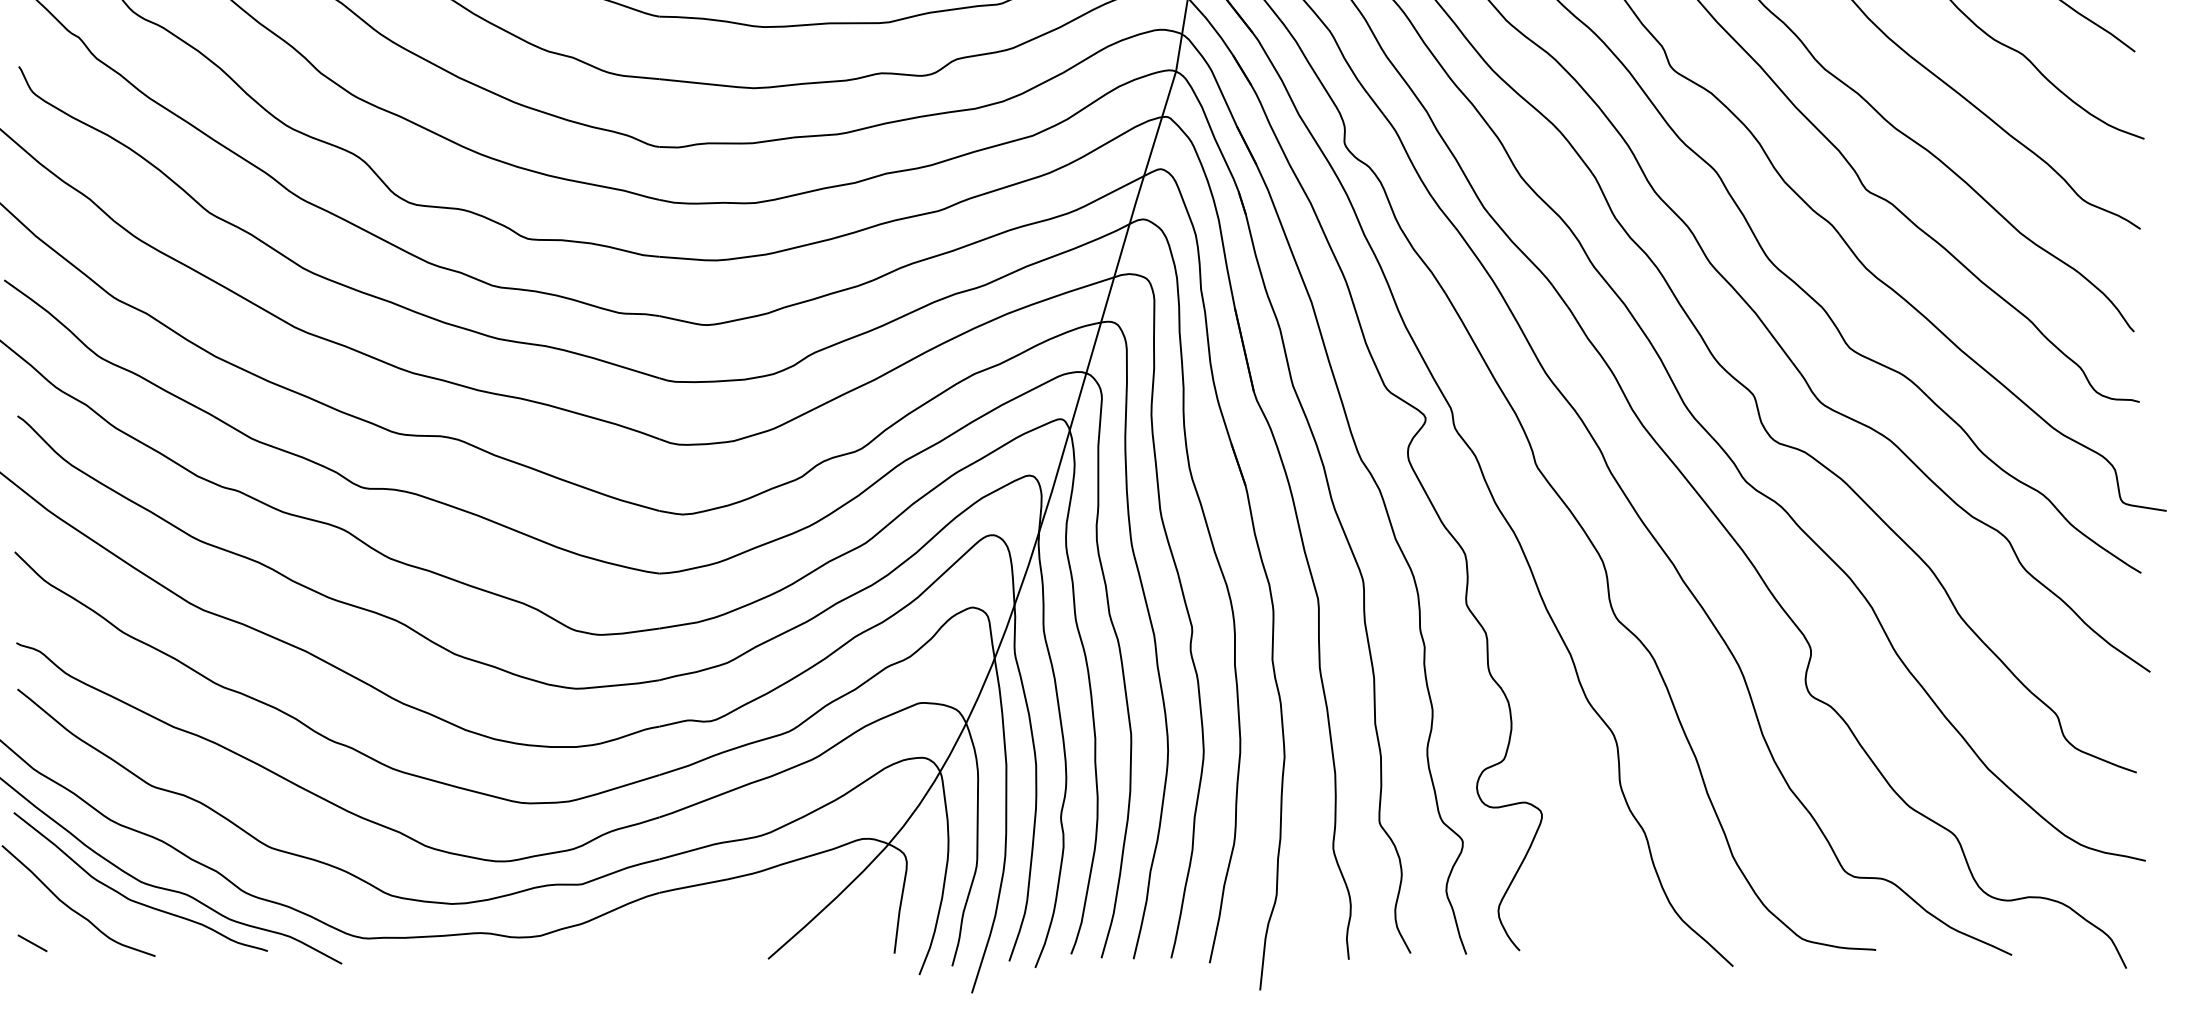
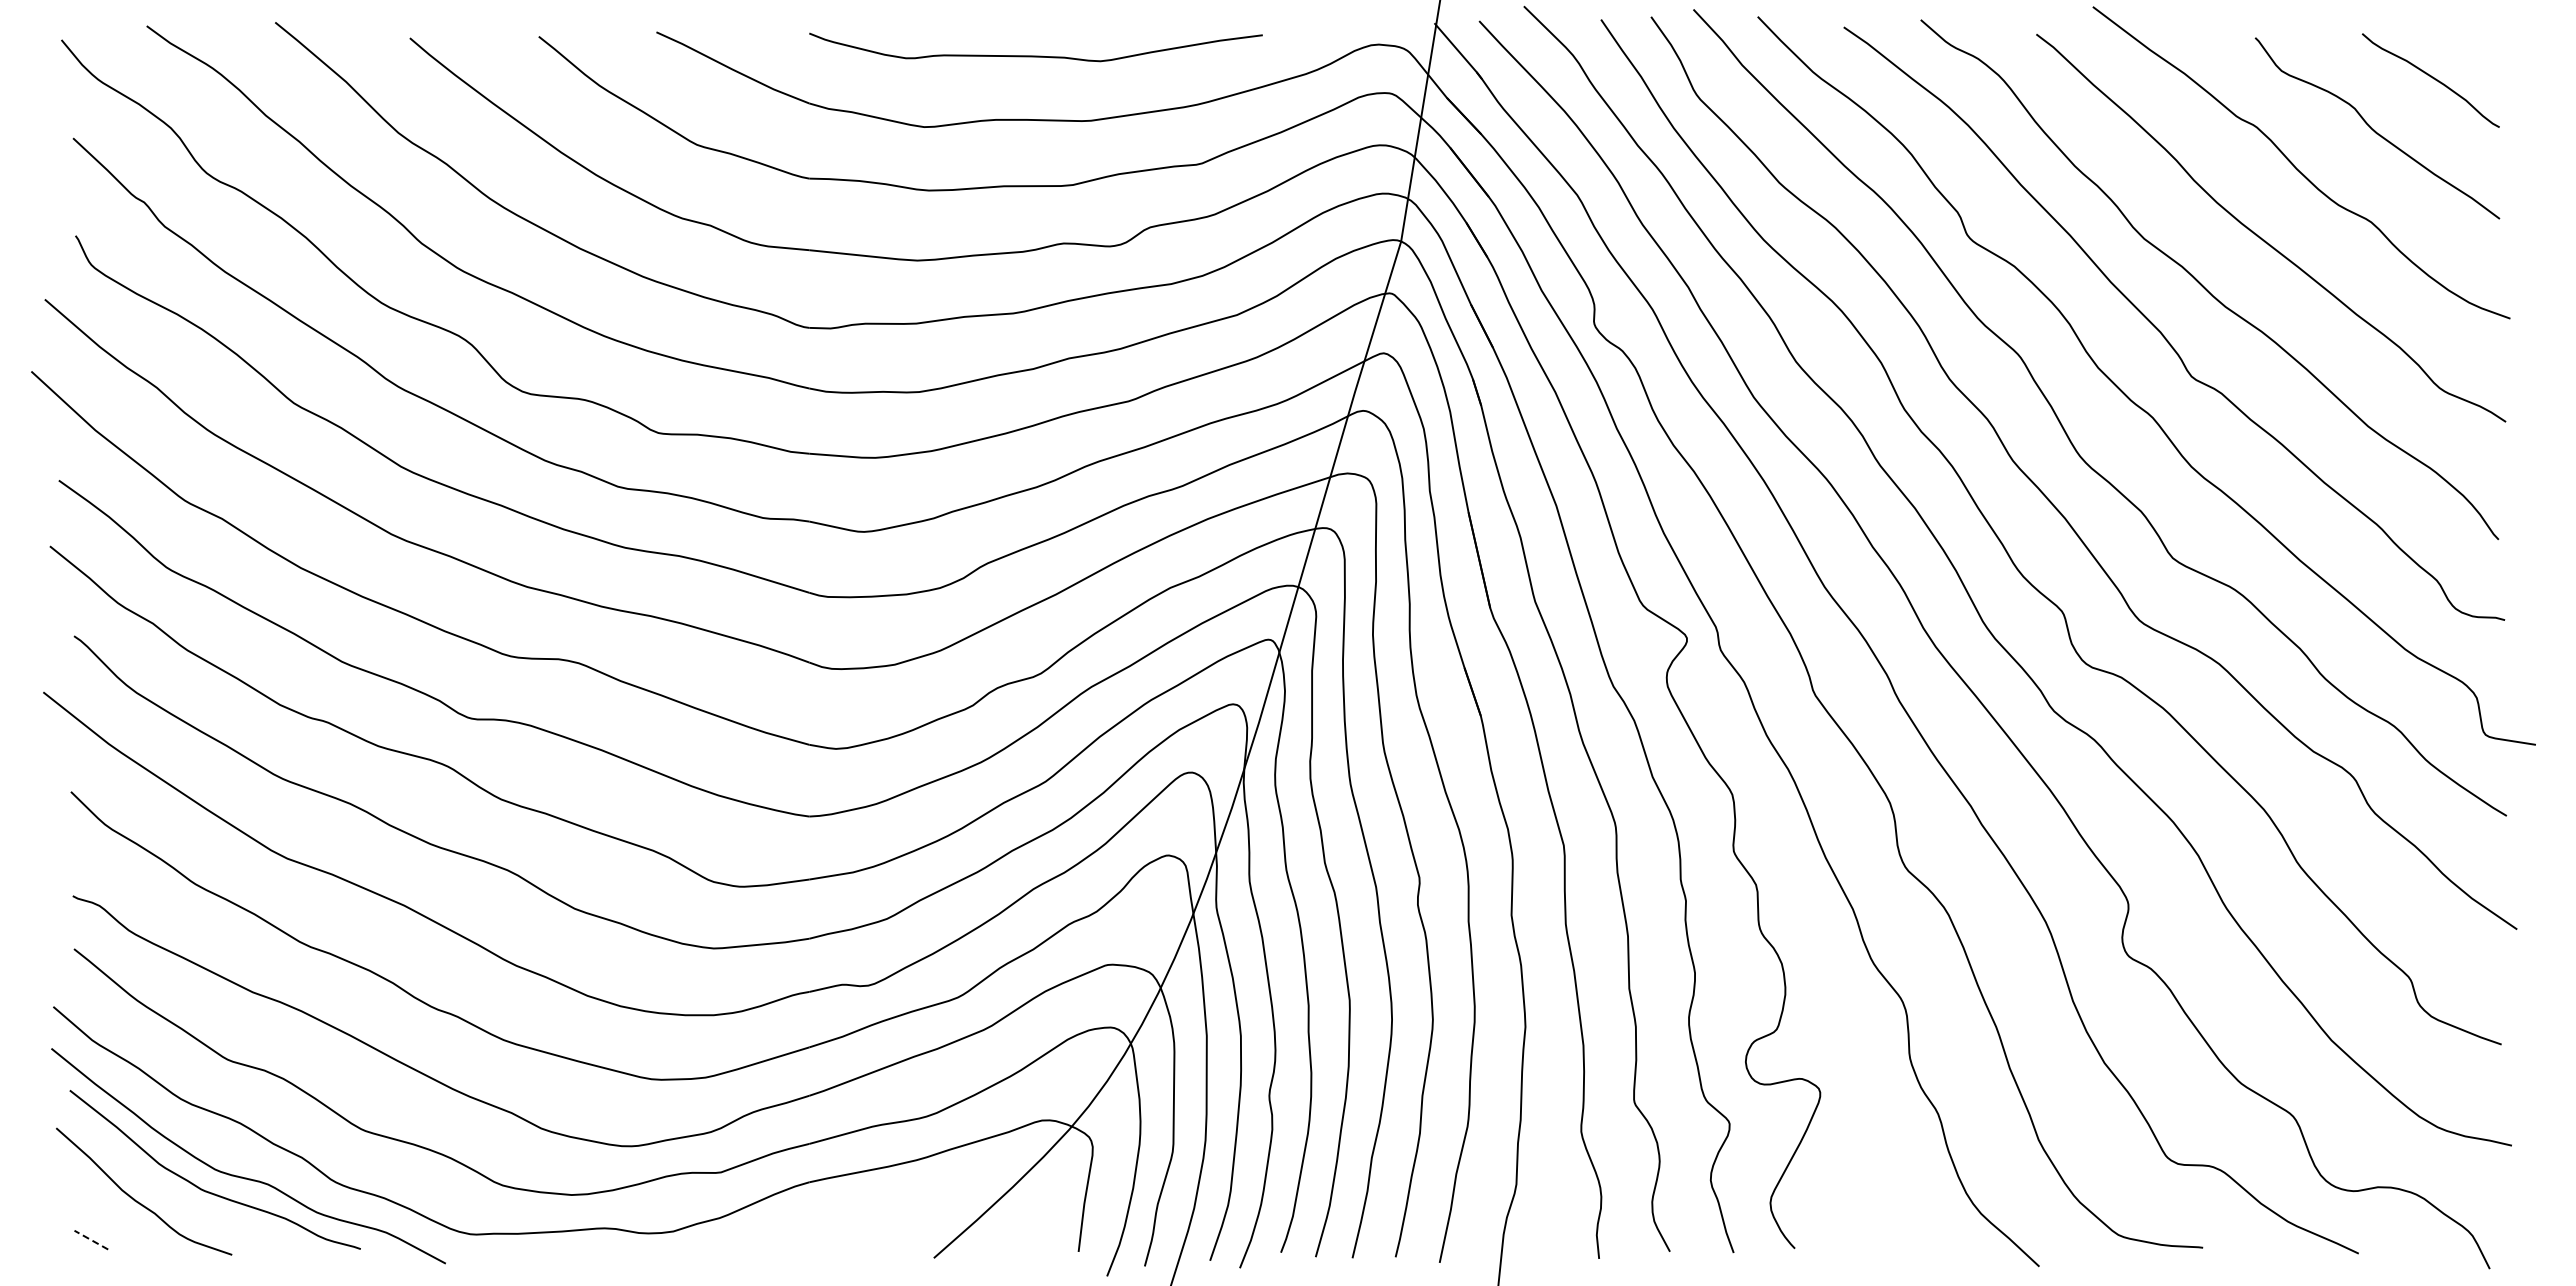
line: (31, 942) -> (90, 1239), solid -> dashed

